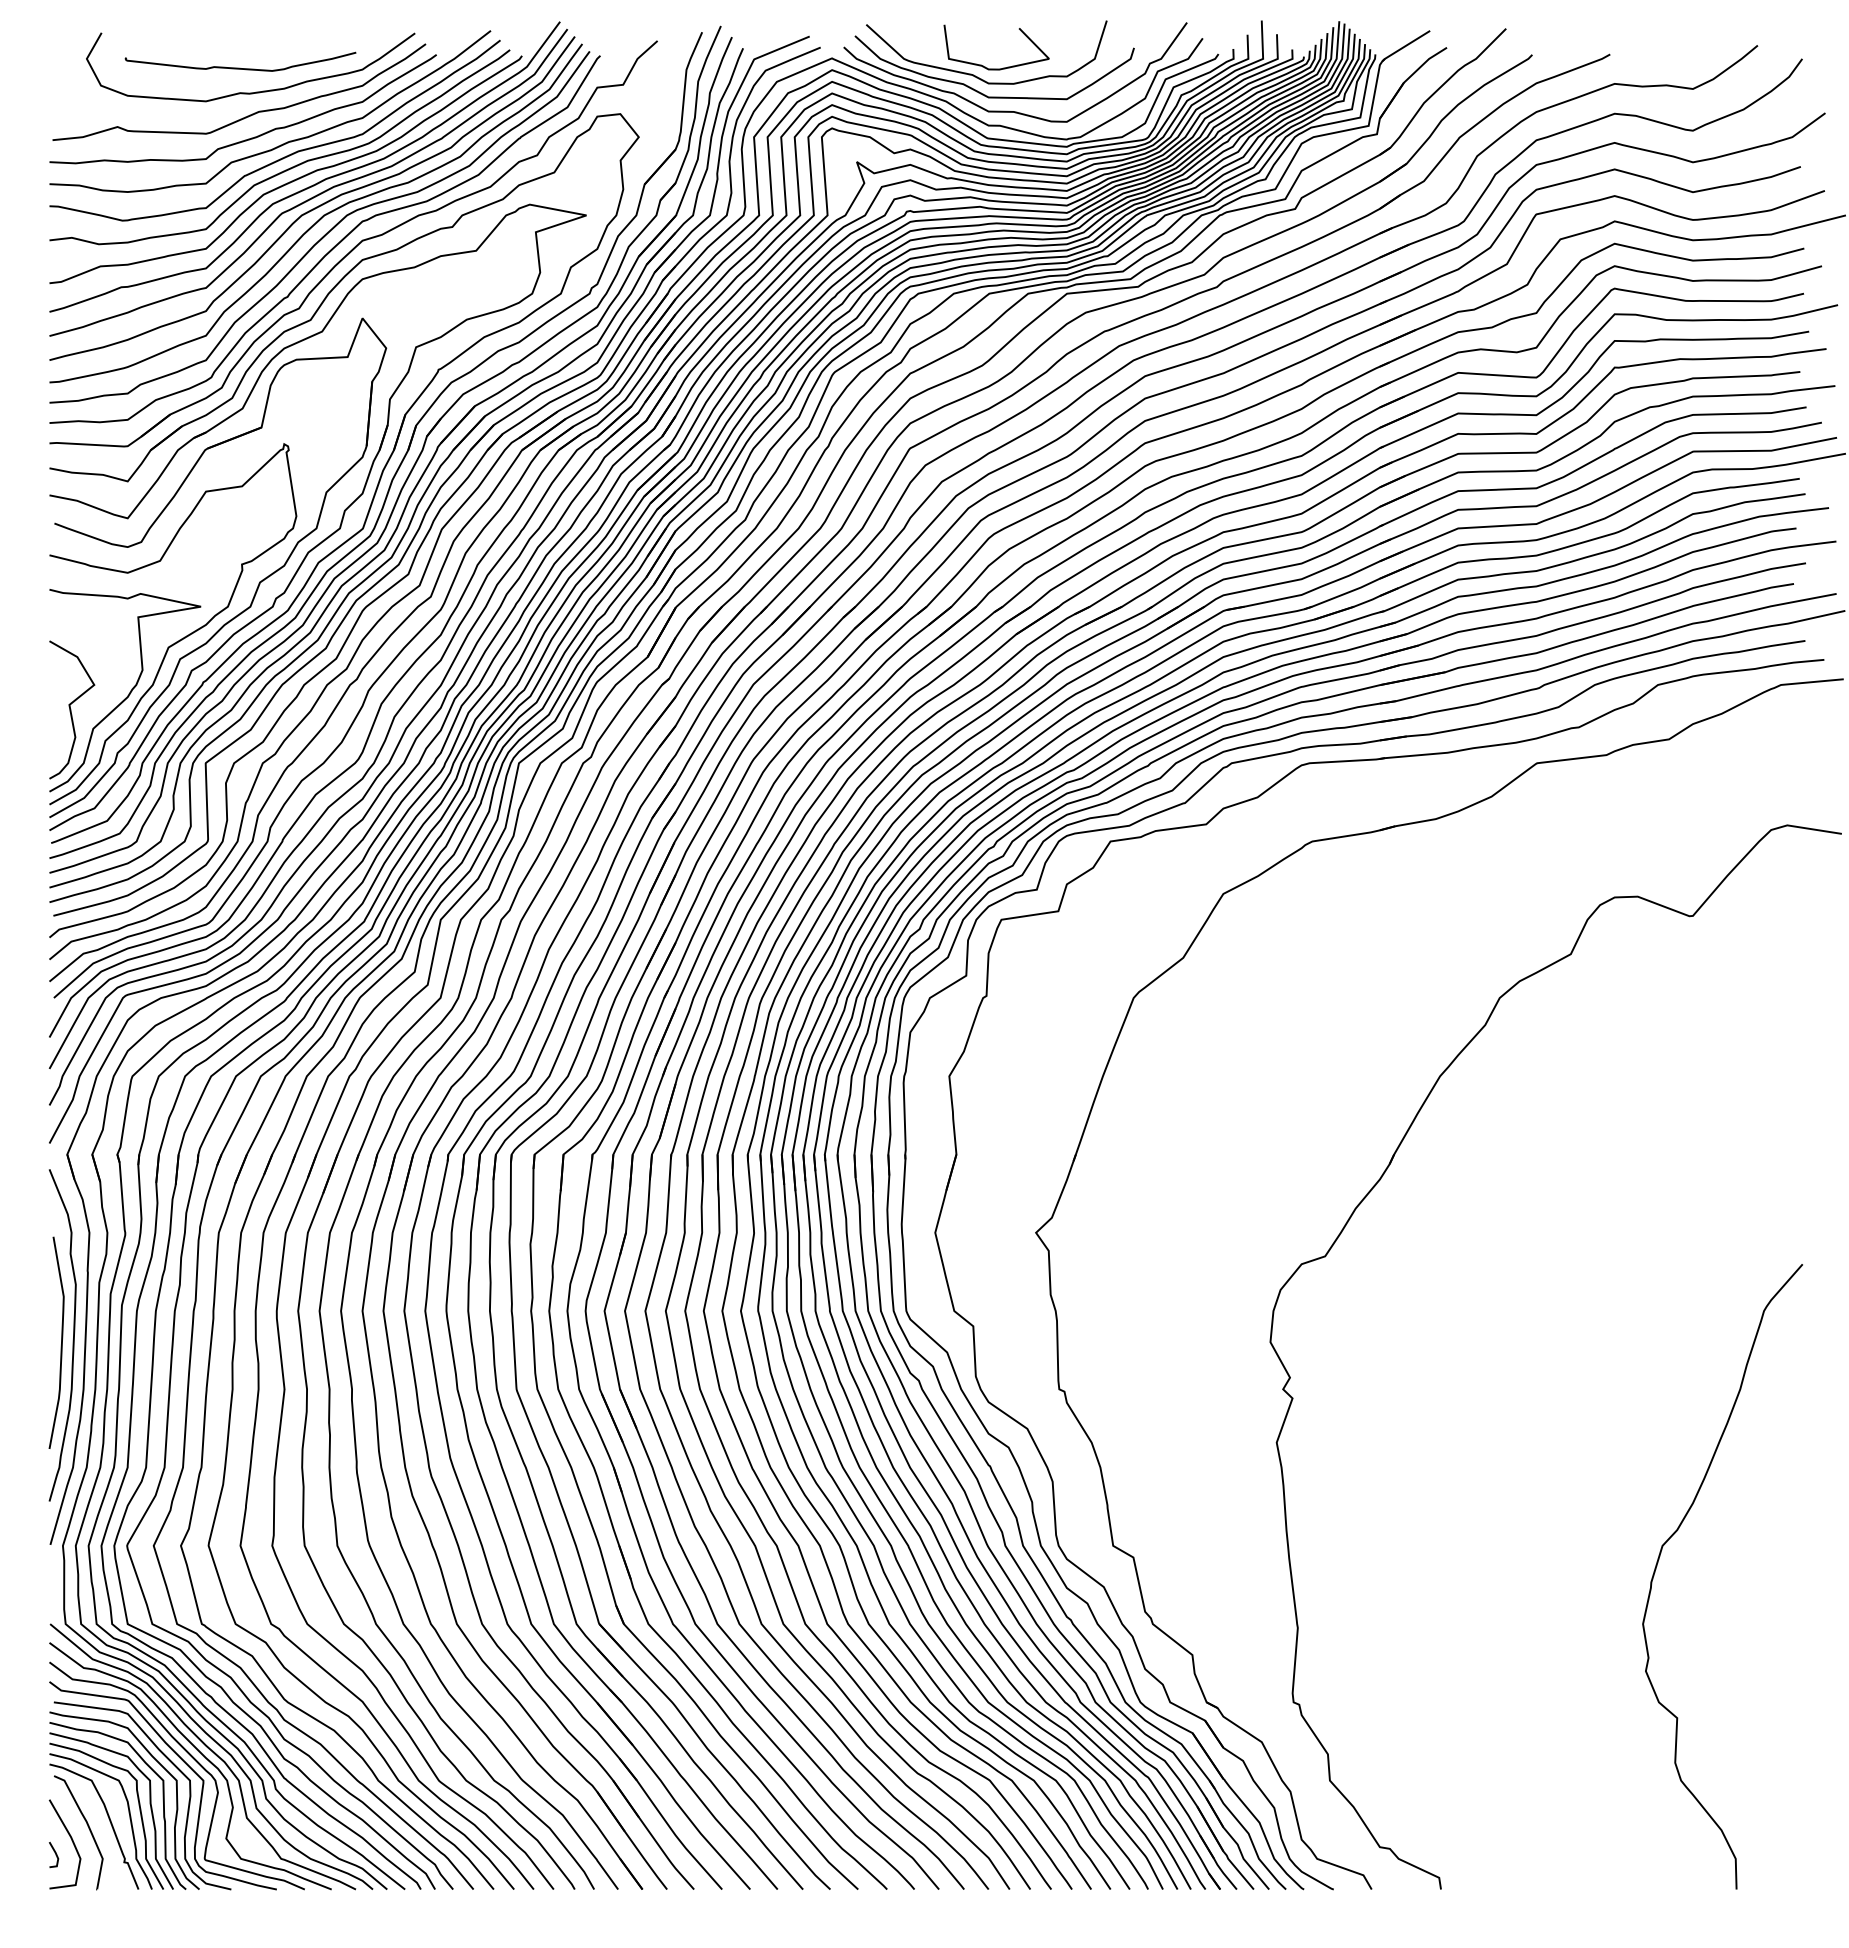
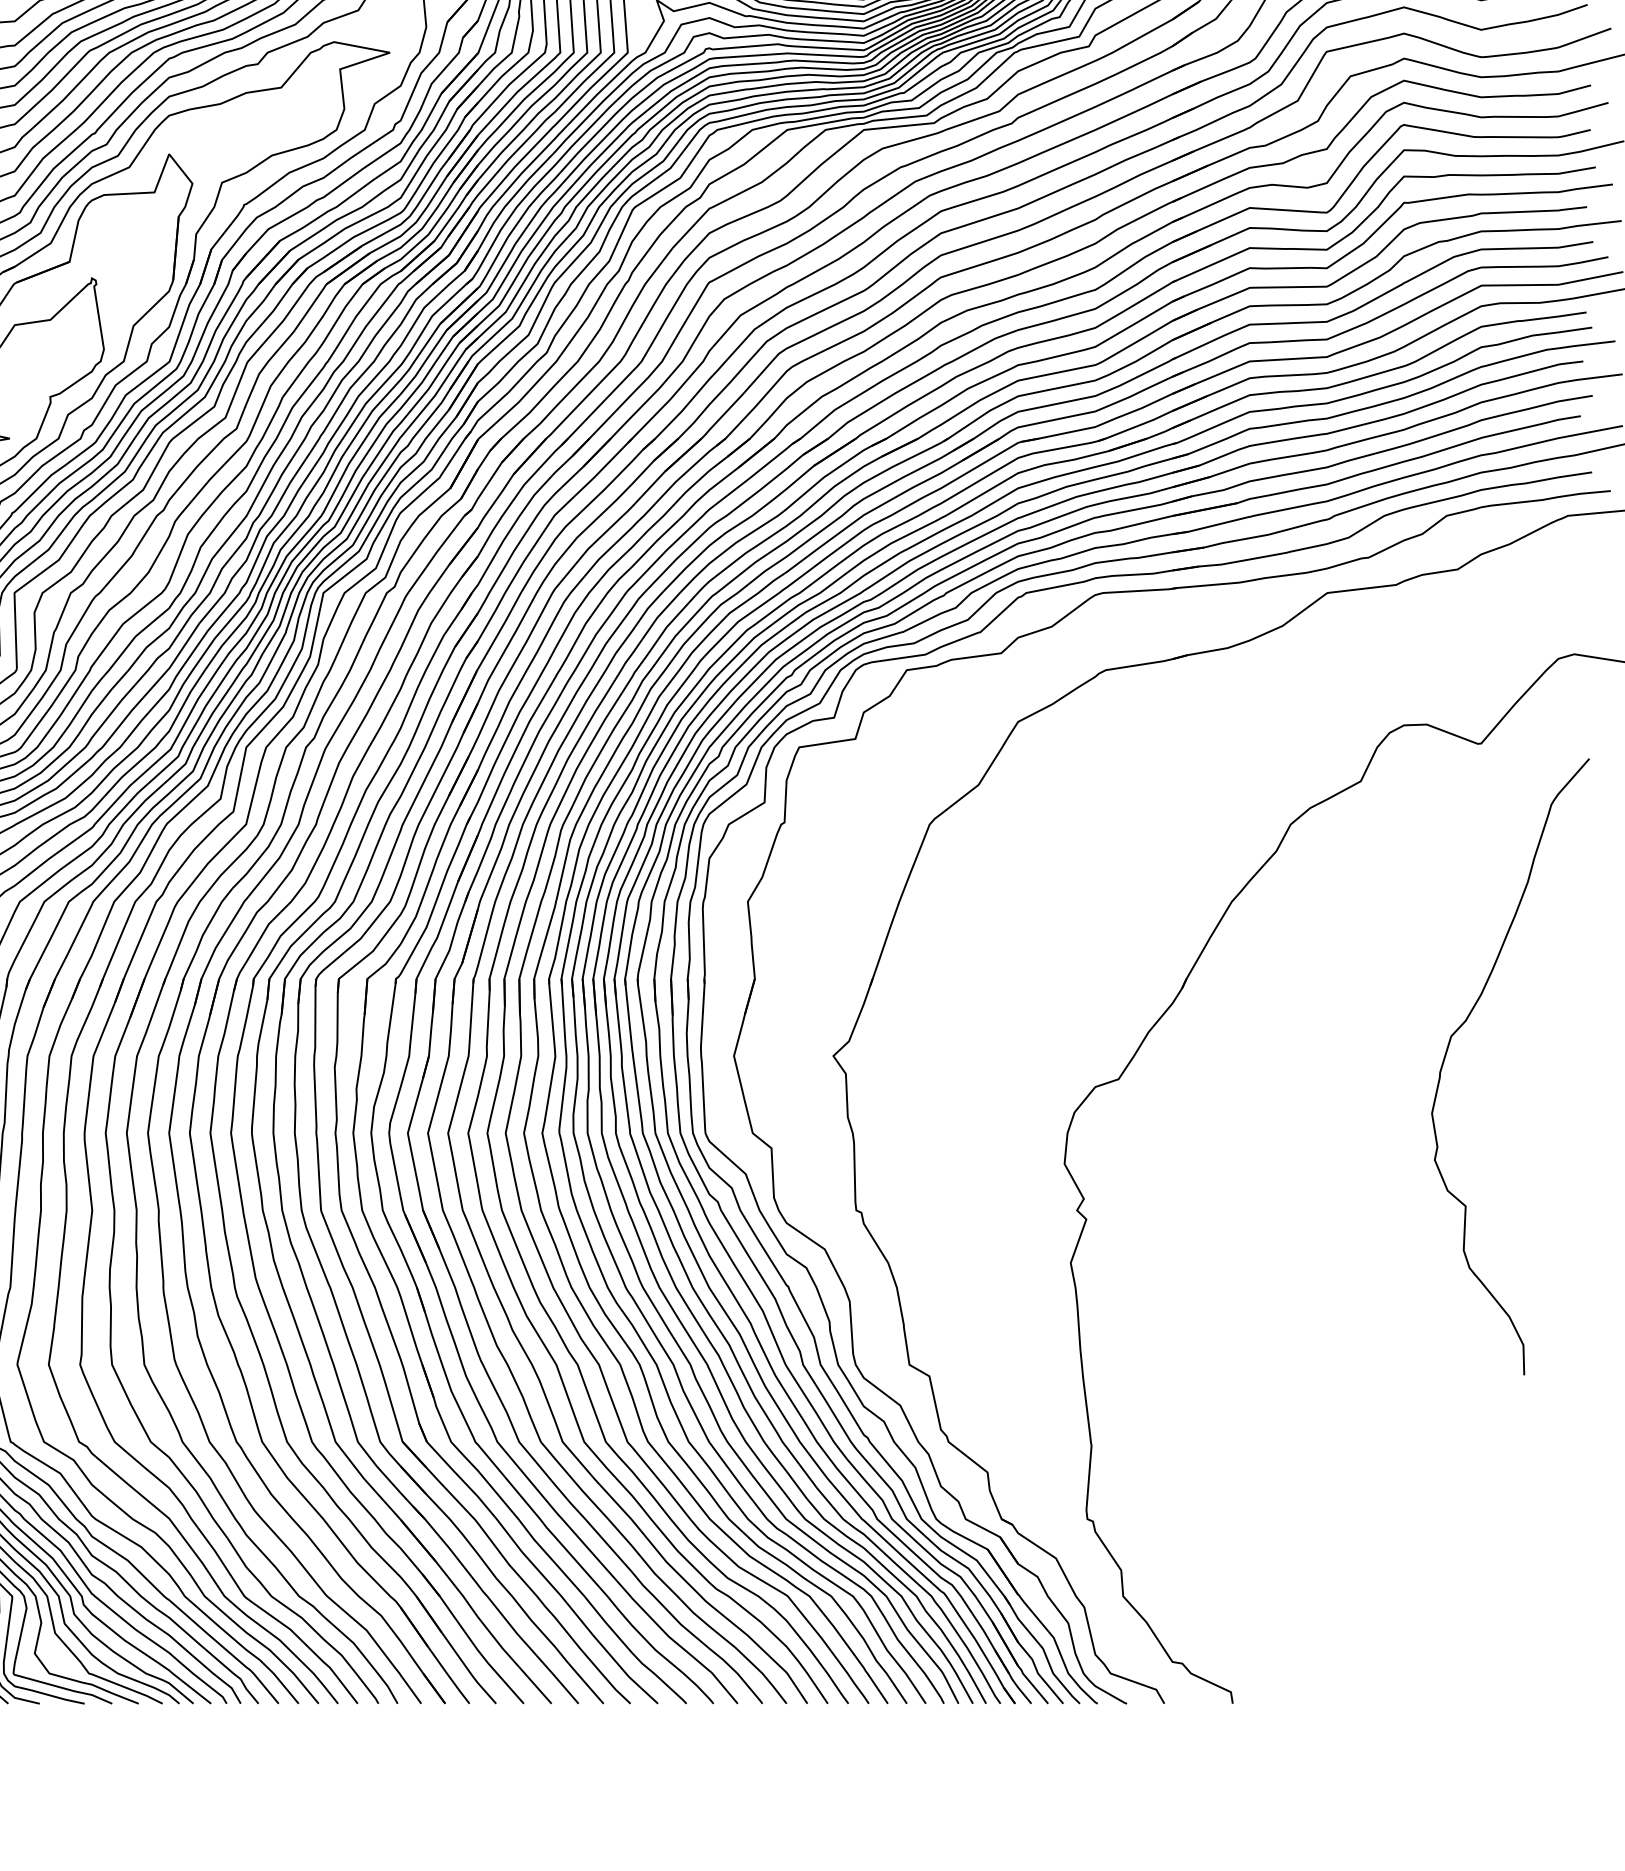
curve: (1677, 1531) -> (1465, 1022), moved

